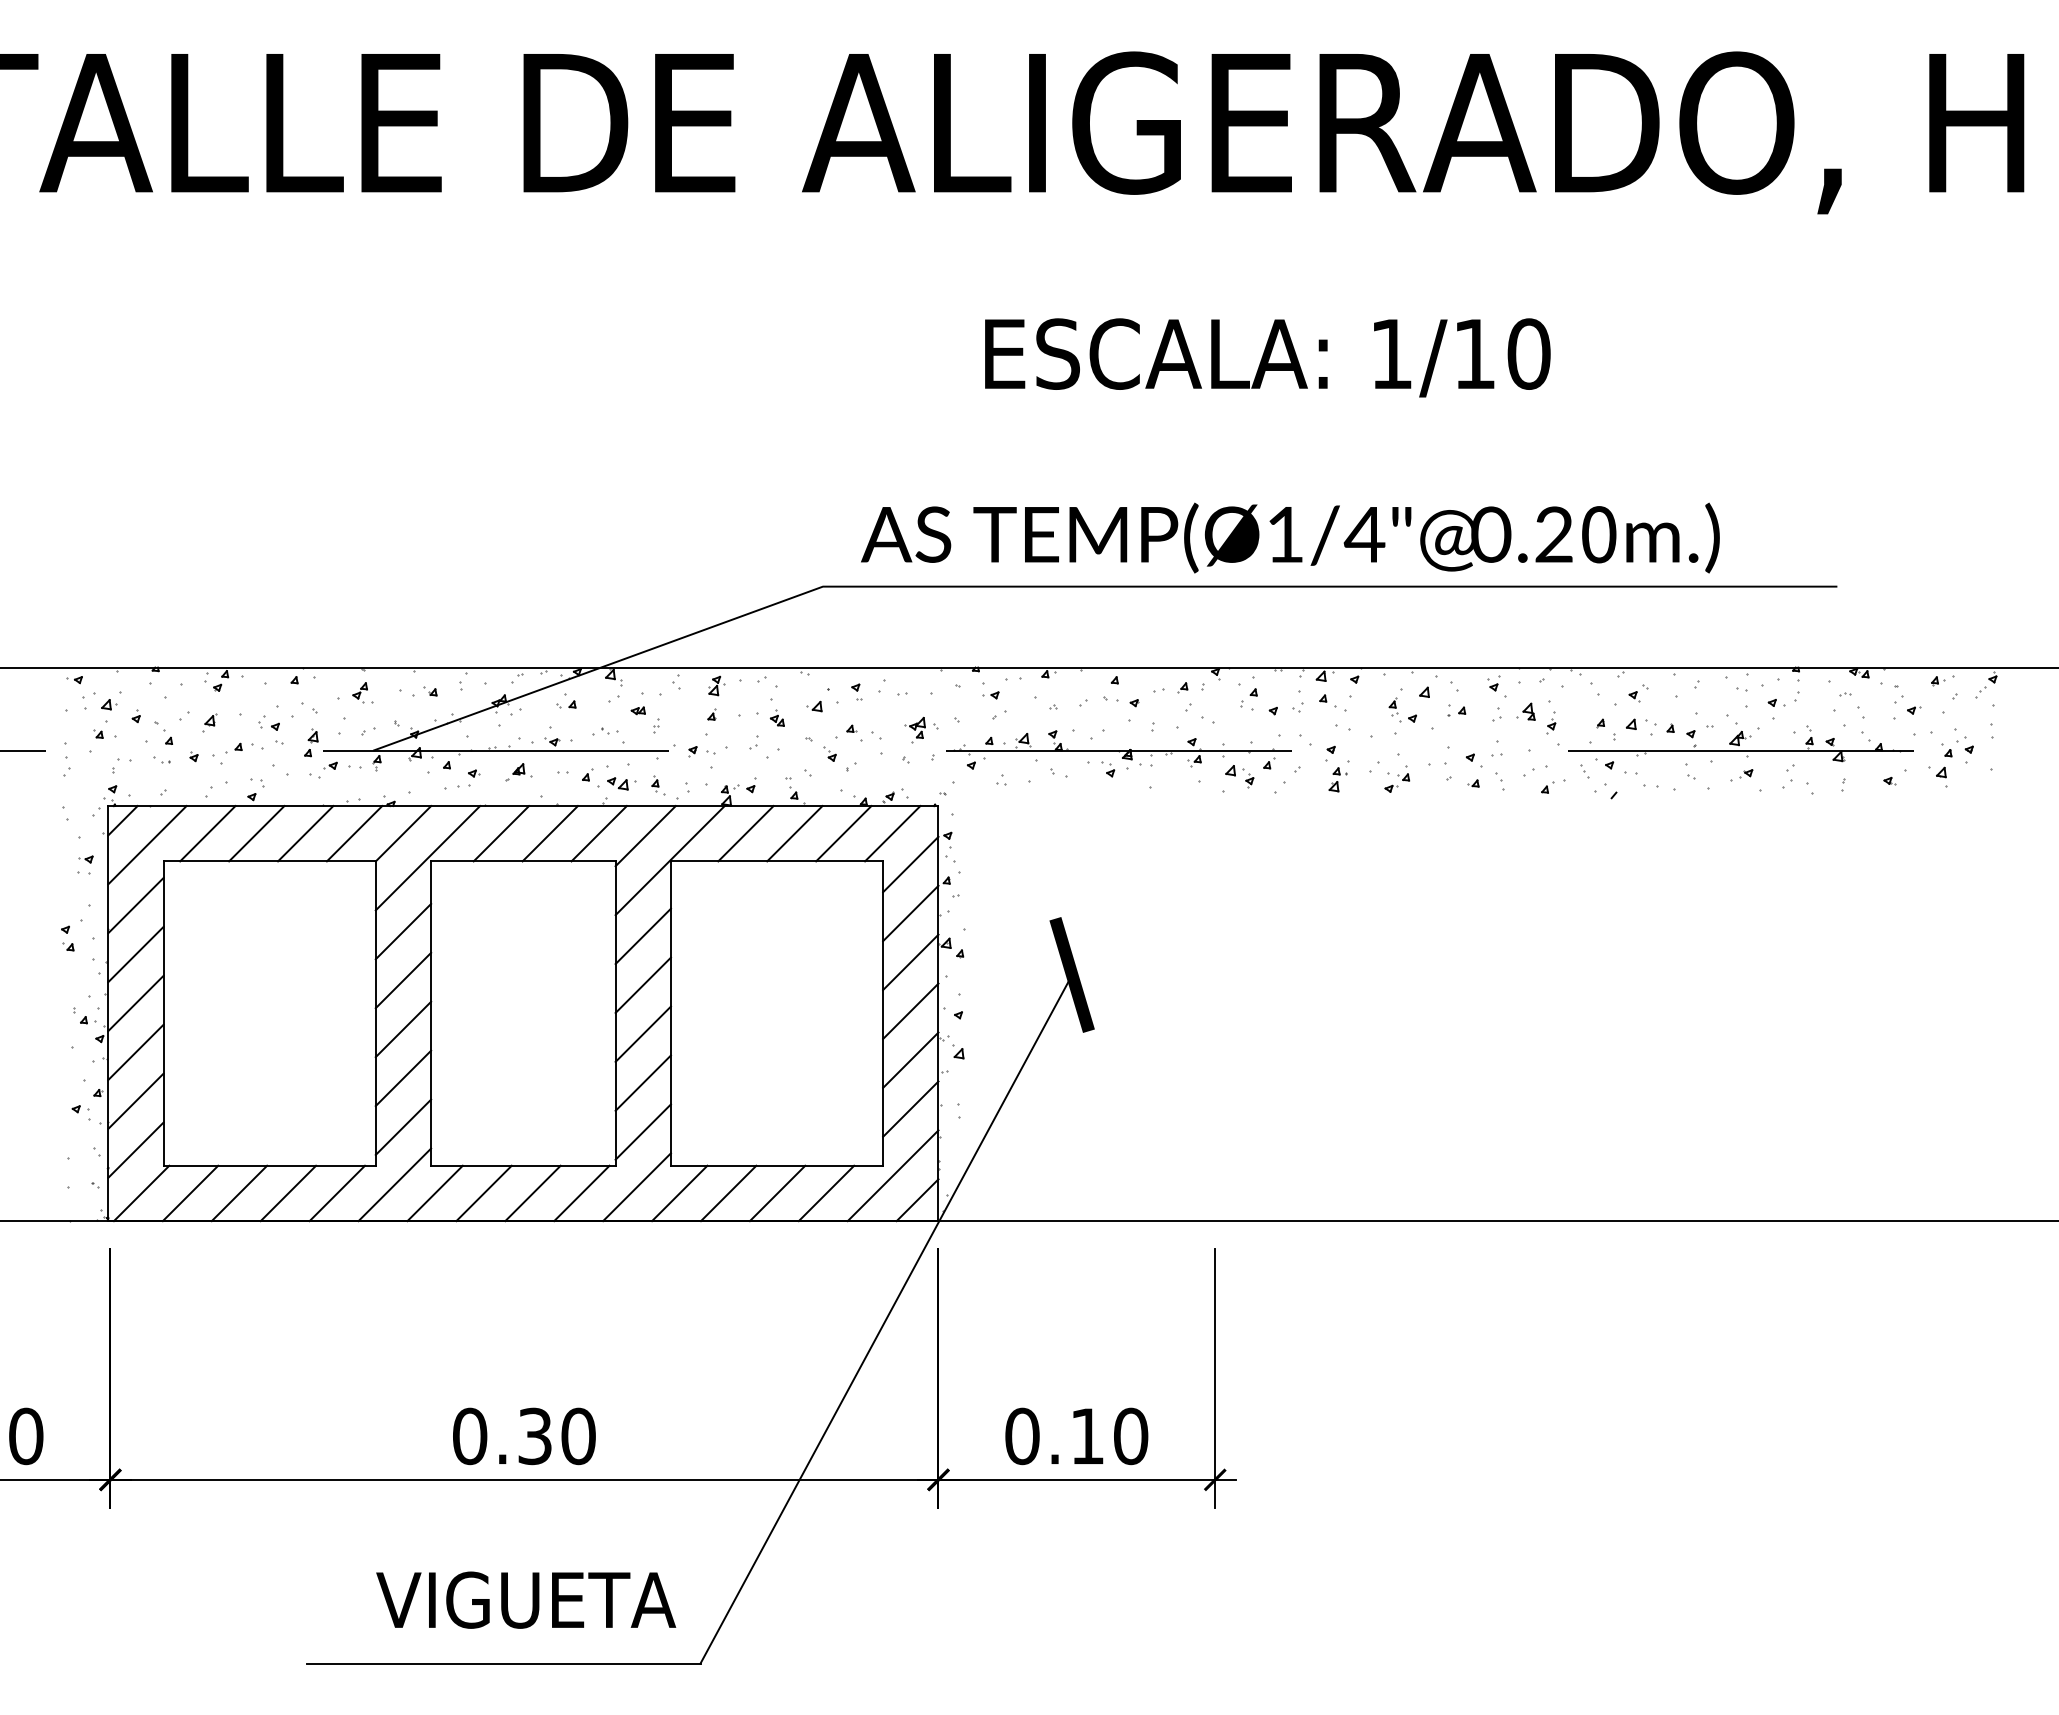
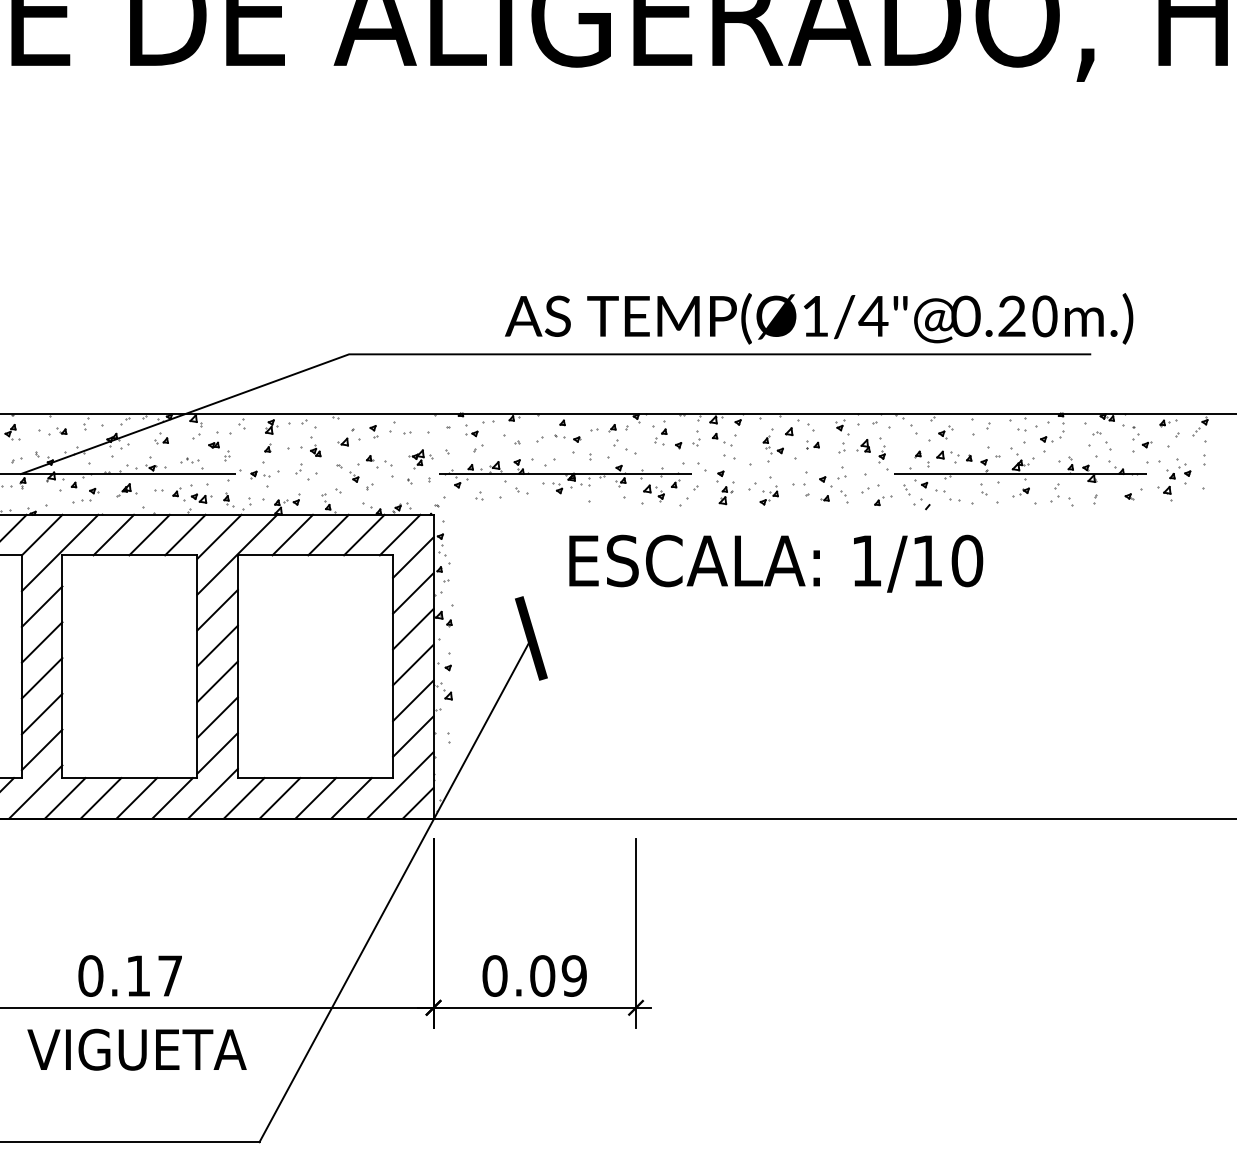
text: (1267, 357) -> (775, 563), moved
text: (1290, 537) -> (819, 318), moved
text: (556, 1436) -> (154, 976), 0.30 -> 0.17
text: (1109, 1436) -> (558, 976), 0.10 -> 0.09
text: (526, 1599) -> (137, 1049), moved

